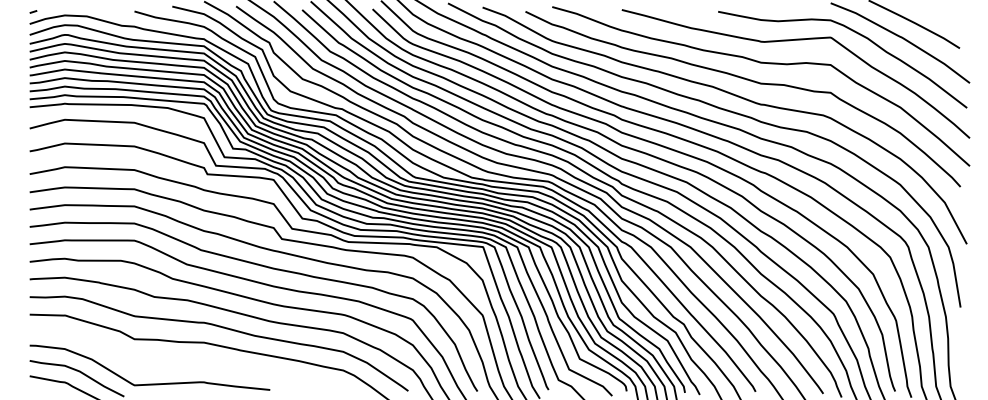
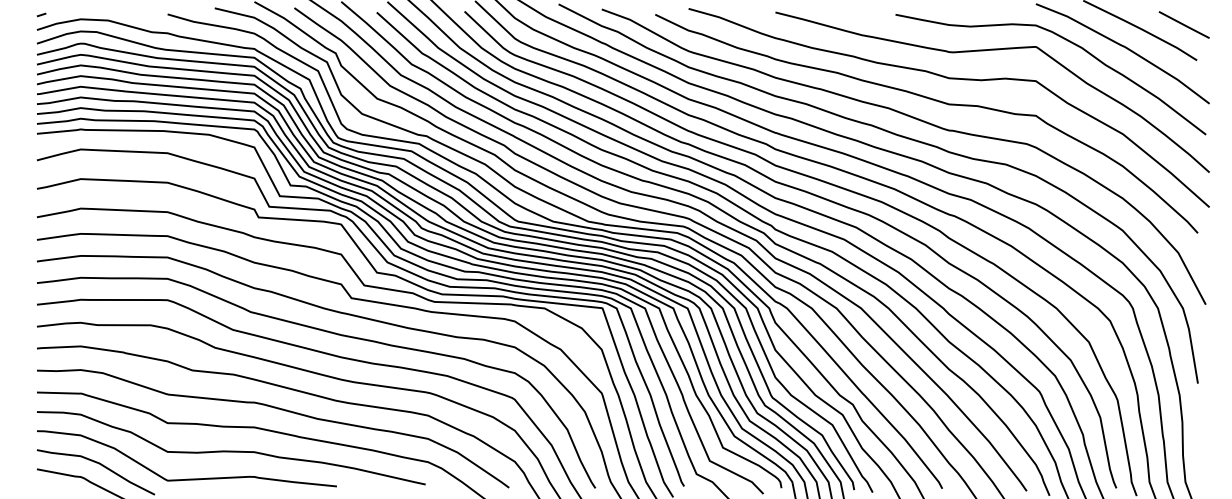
line: (949, 19) -> (1183, 24), added
curve: (185, 361) -> (231, 450), added

